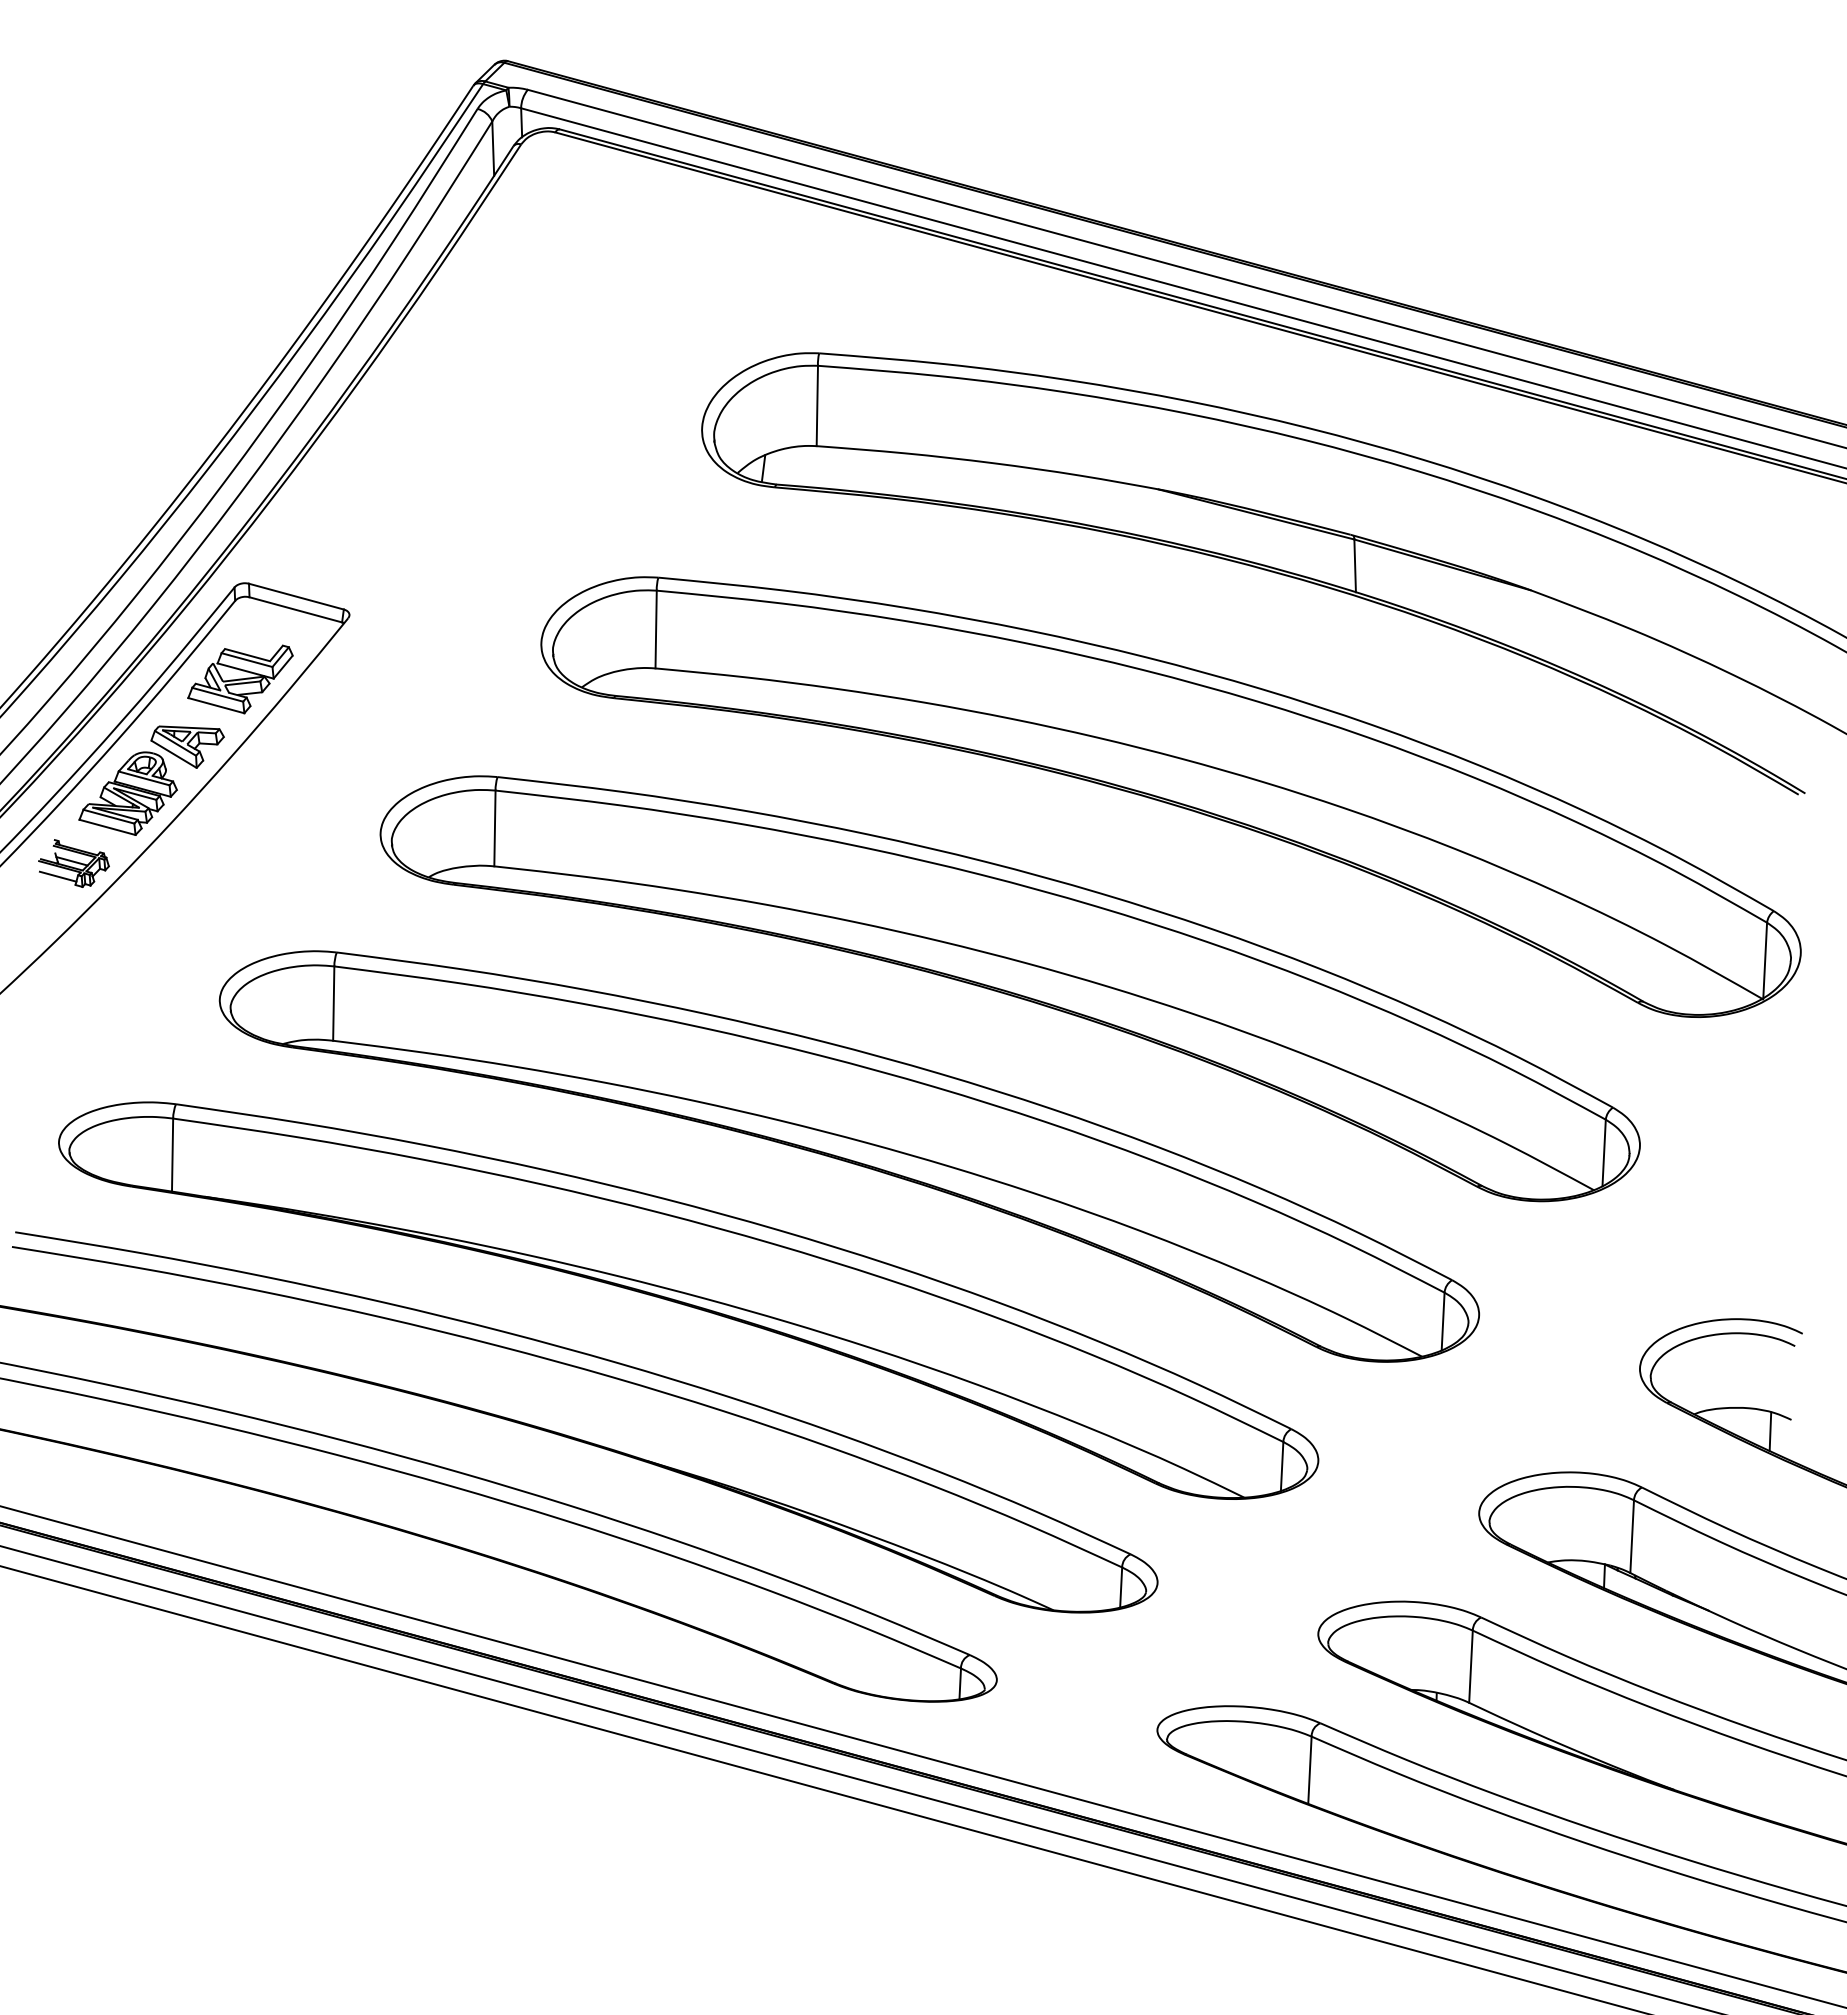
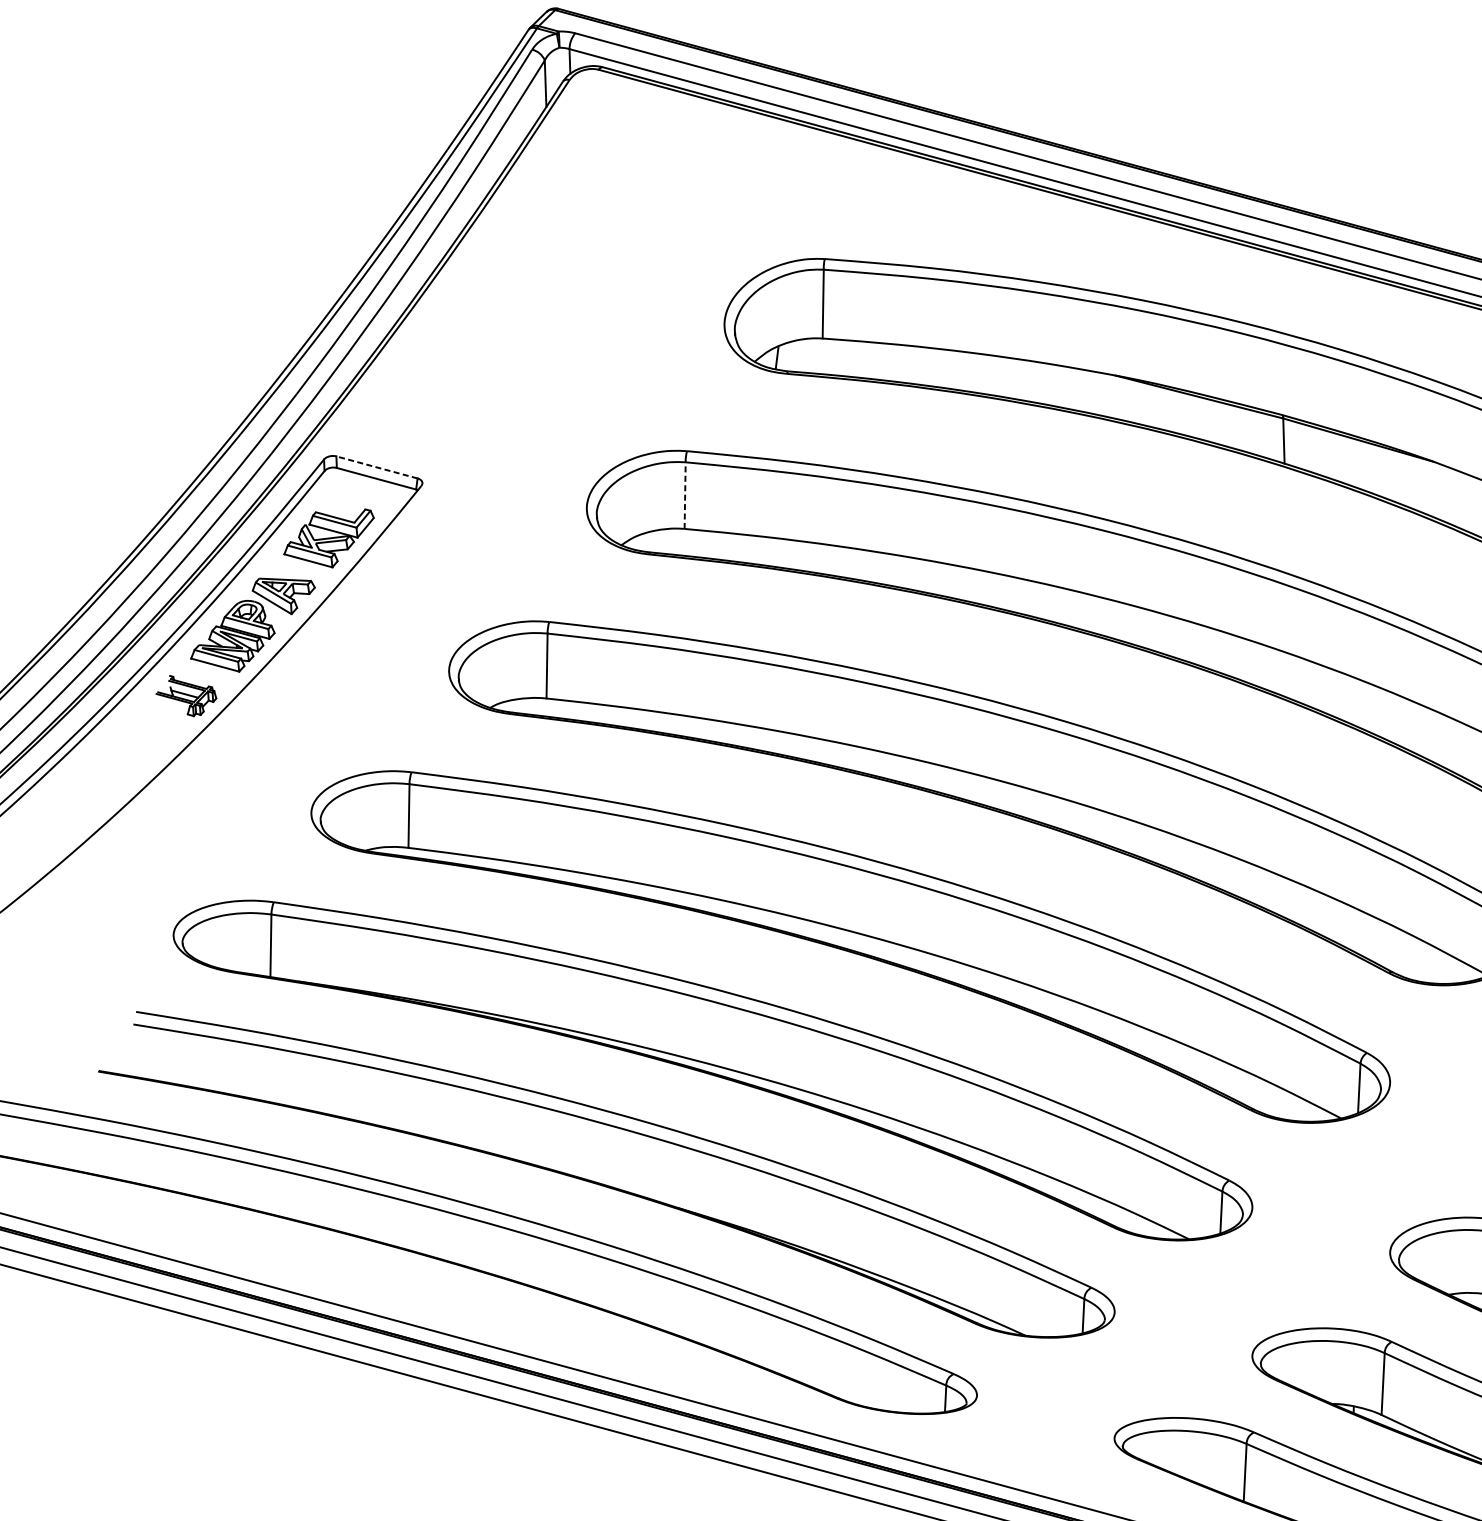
line: (295, 596) -> (376, 467), solid -> dashed
line: (656, 629) -> (685, 495), solid -> dashed
line: (57, 876) -> (172, 707), removed

